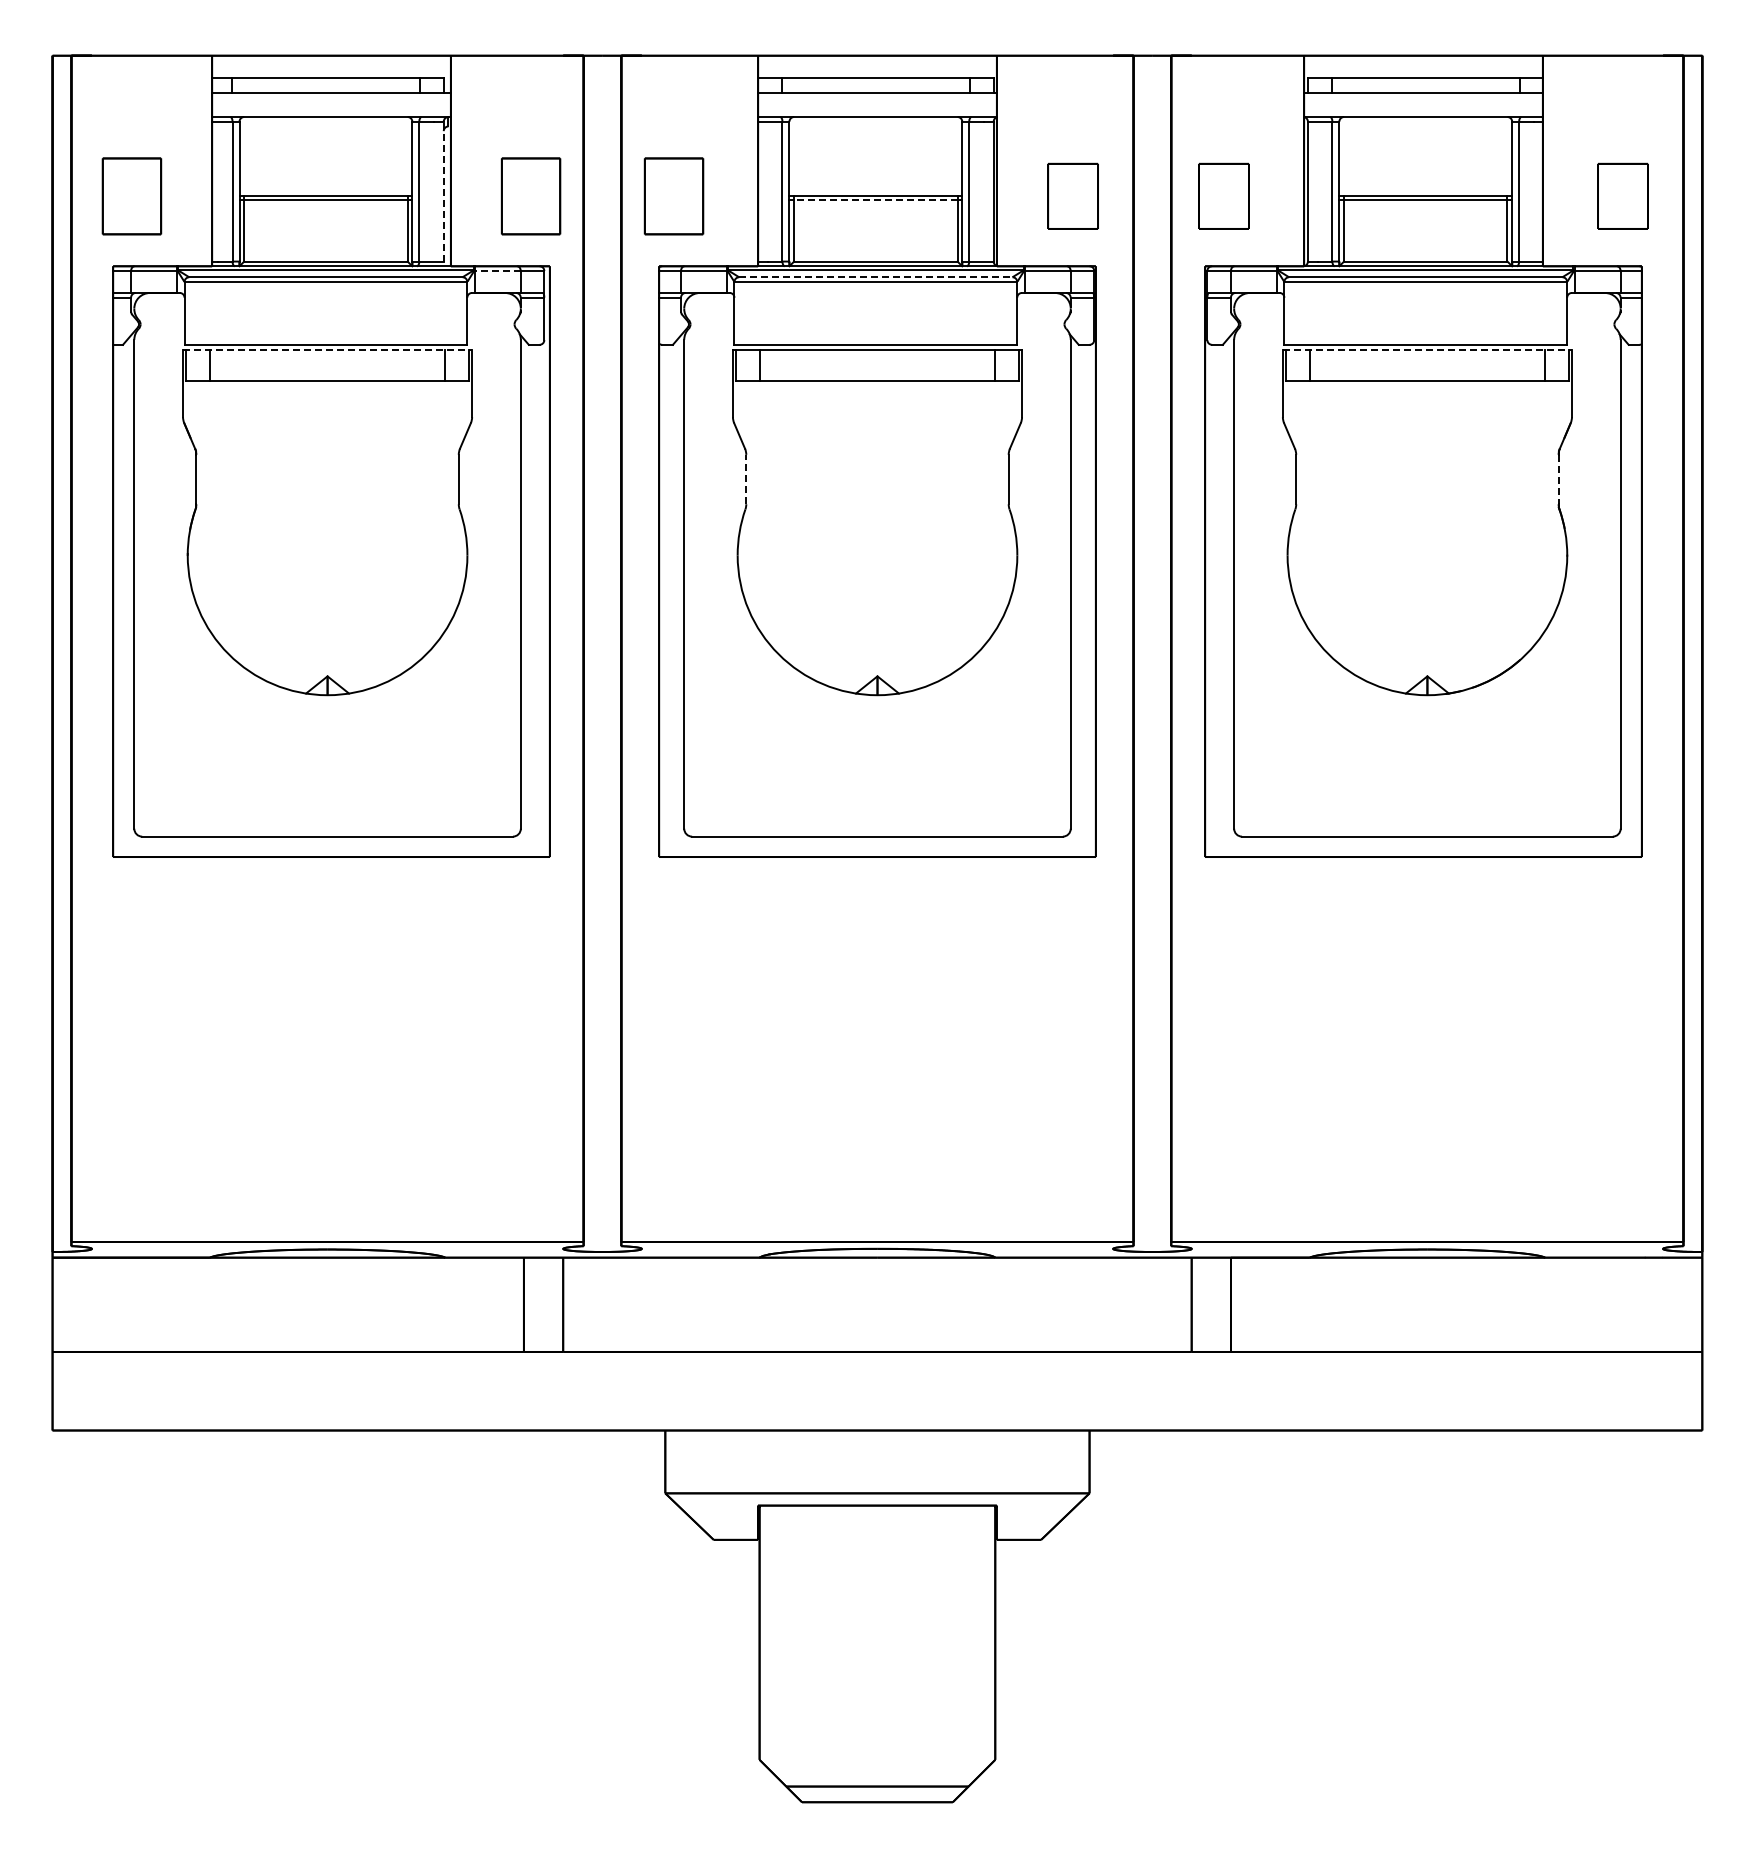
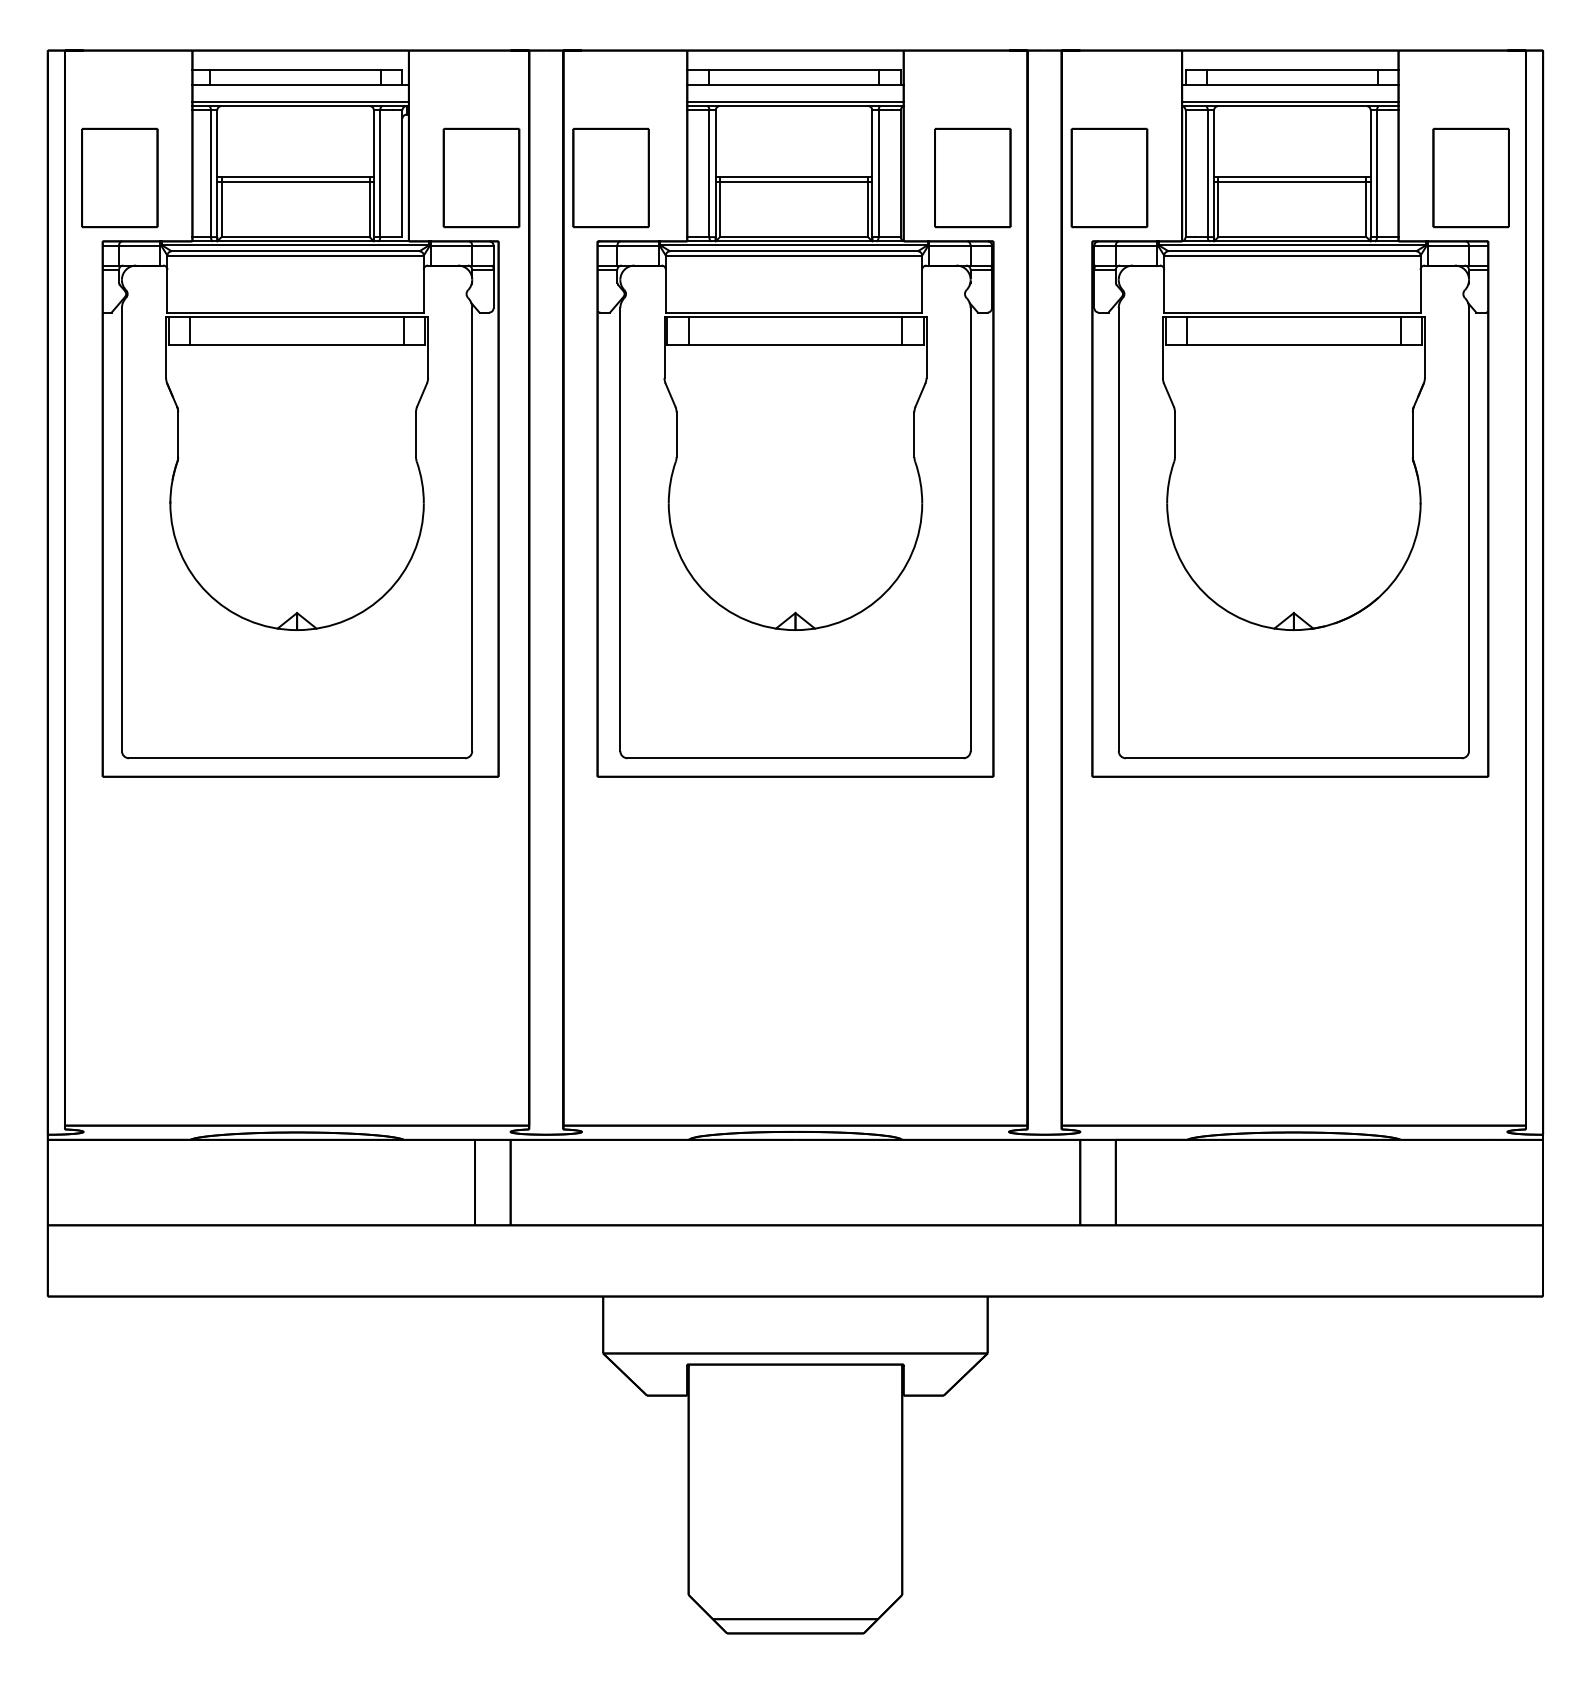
line: (331, 112) -> (300, 102), added
line: (877, 112) -> (795, 102), added
line: (1423, 112) -> (1290, 102), added
line: (443, 191) -> (402, 173), dashed -> solid
part: (131, 196) -> (119, 178), size x1.43
part: (530, 196) -> (481, 178), size x1.43
part: (673, 196) -> (610, 178), size x1.43
part: (1072, 196) -> (972, 178), size x1.67
part: (1223, 196) -> (1109, 178), size x1.67
part: (1622, 196) -> (1470, 178), size x1.67
line: (875, 200) -> (793, 181), dashed -> solid
line: (497, 271) -> (451, 246), dashed -> solid
line: (875, 277) -> (793, 251), dashed -> solid
line: (327, 349) -> (297, 316), dashed -> solid
line: (1427, 349) -> (1293, 316), dashed -> solid
line: (746, 479) -> (676, 434), dashed -> solid
line: (1558, 479) -> (1412, 434), dashed -> solid

